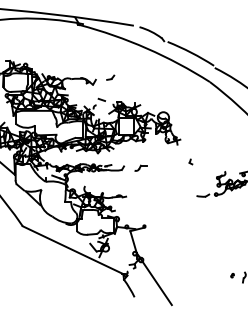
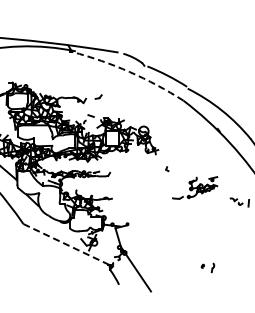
arc: (146, 49) -> (129, 72), solid -> dashed
part: (140, 168) -> (124, 174), removed
line: (73, 250) -> (66, 244), solid -> dashed

